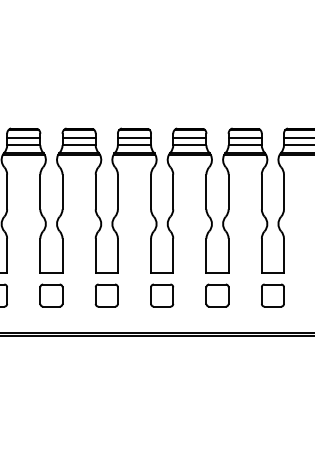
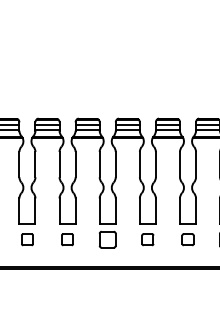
part: (51, 295) -> (27, 239), size x0.7
part: (106, 295) -> (67, 239), size x0.7
part: (217, 295) -> (147, 239), size x0.7
part: (272, 295) -> (187, 239), size x0.7

